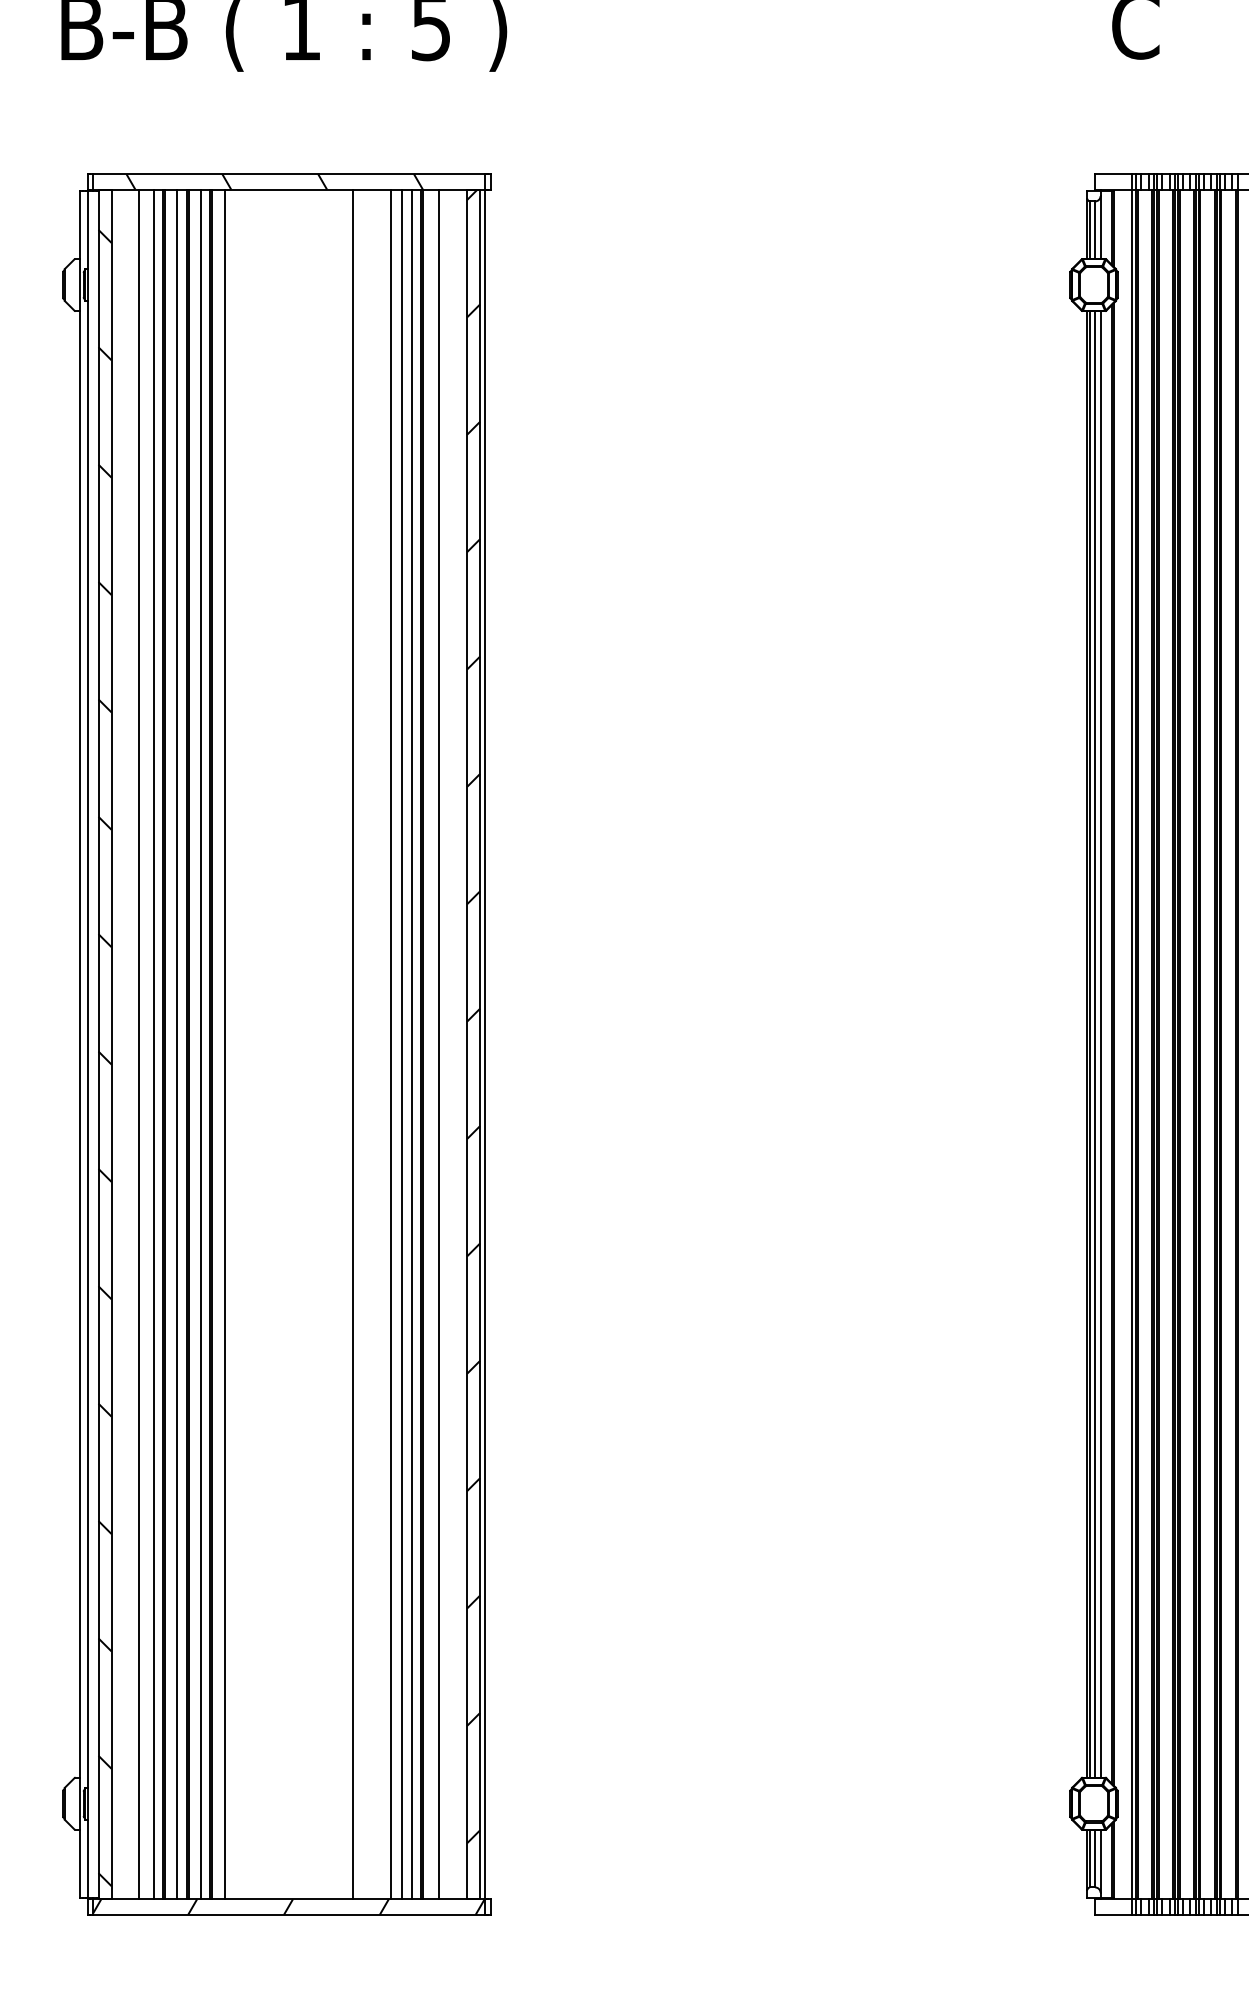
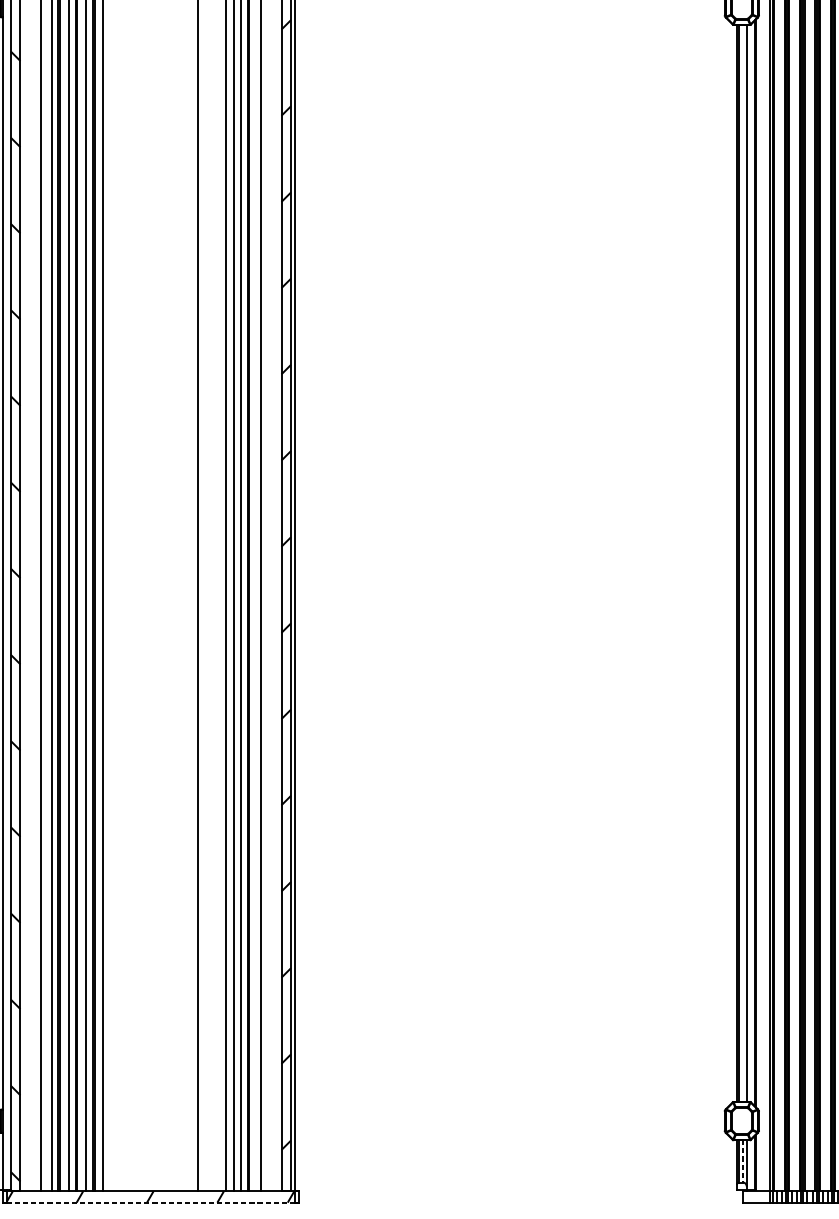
line: (1095, 1044) -> (742, 563), removed
line: (1095, 1858) -> (742, 1161), solid -> dashed
line: (289, 1914) -> (151, 1202), solid -> dashed

